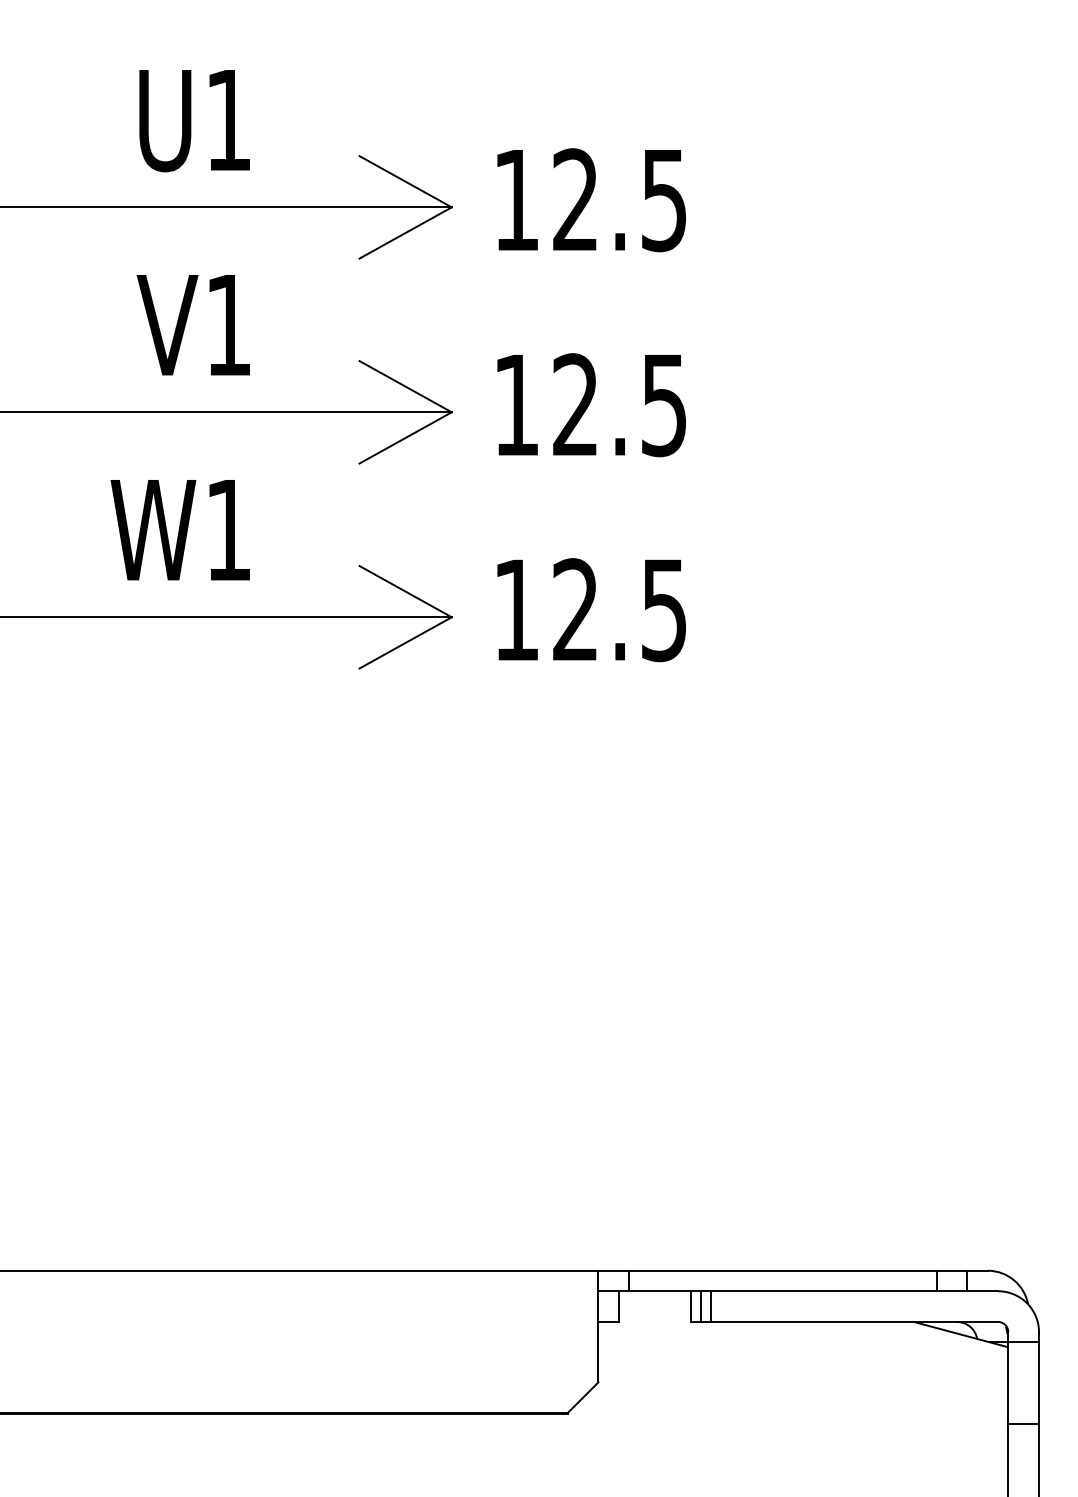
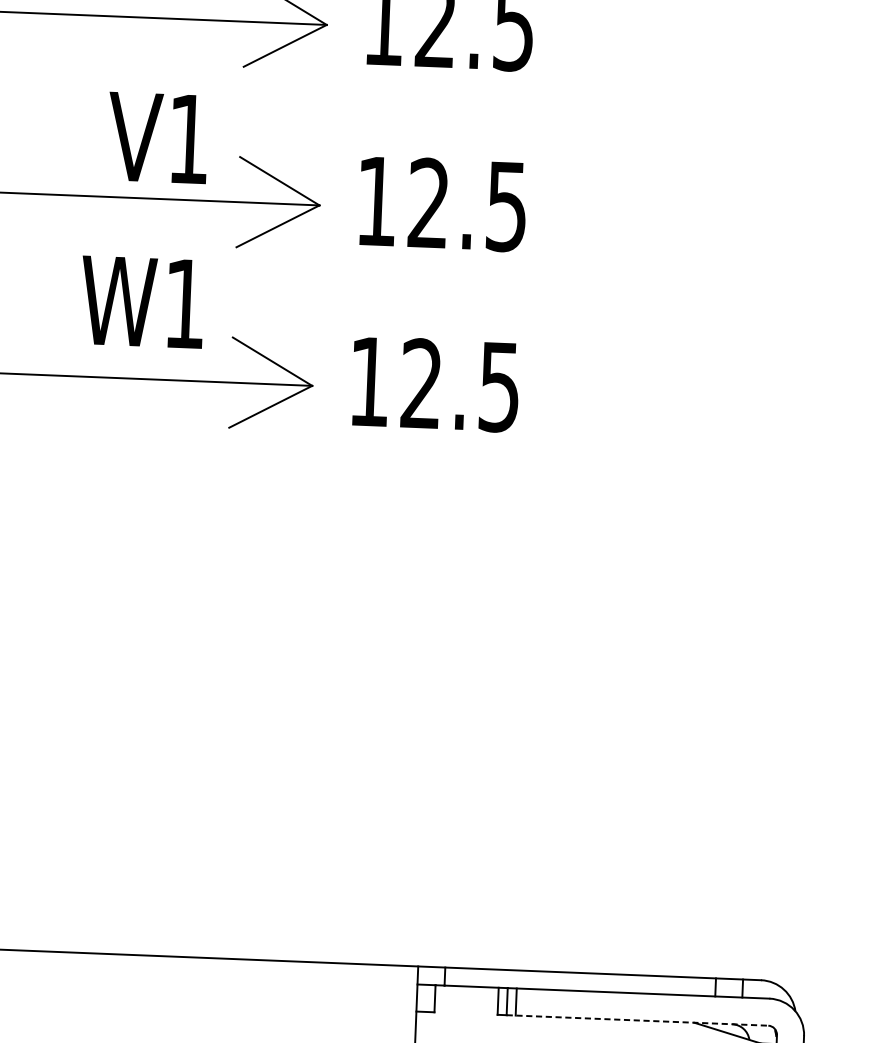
text: (192, 325) -> (157, 138), moved
text: (179, 530) -> (141, 302), moved
line: (849, 1321) -> (637, 1020), solid -> dashed

